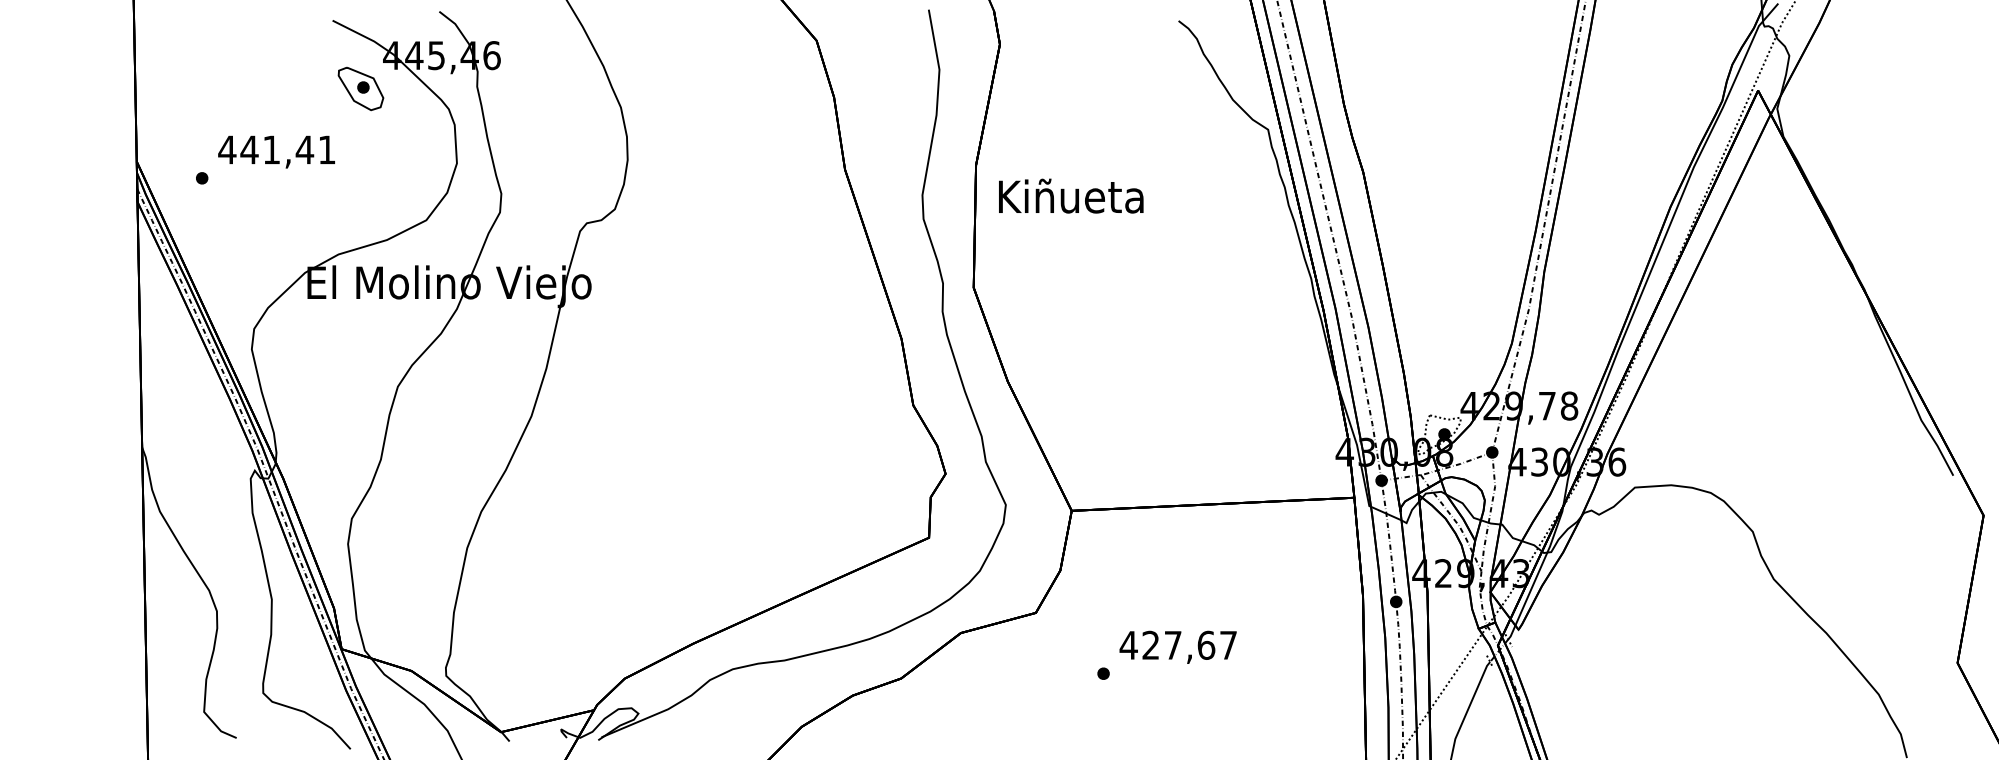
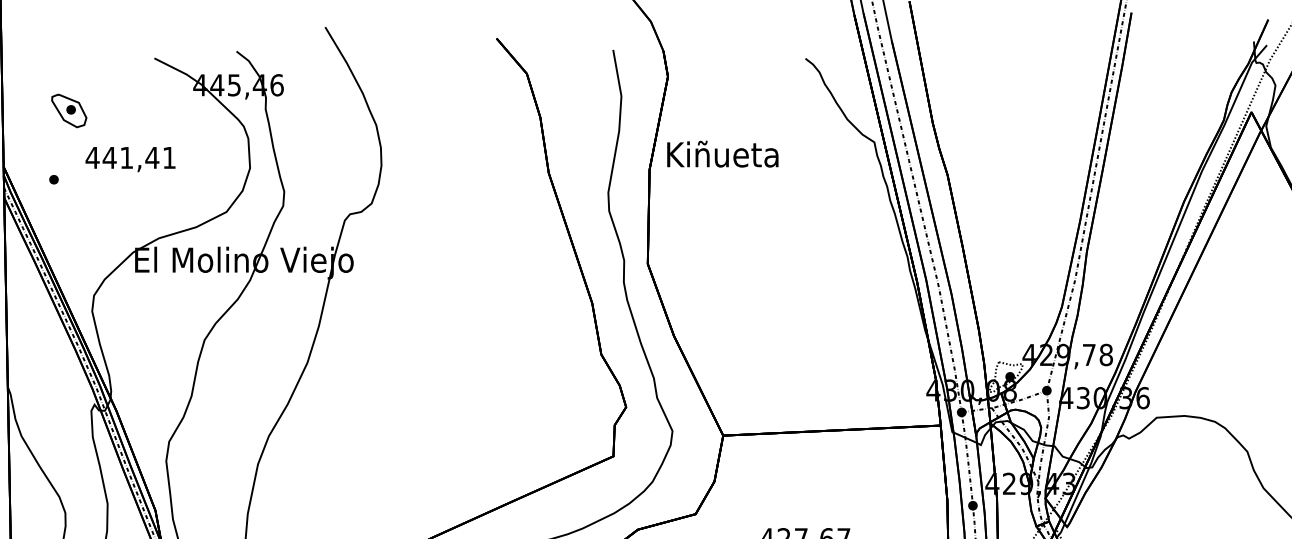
part: (360, 88) -> (68, 110), moved
text: (276, 151) -> (130, 159), moved
text: (1071, 195) -> (723, 153), moved

